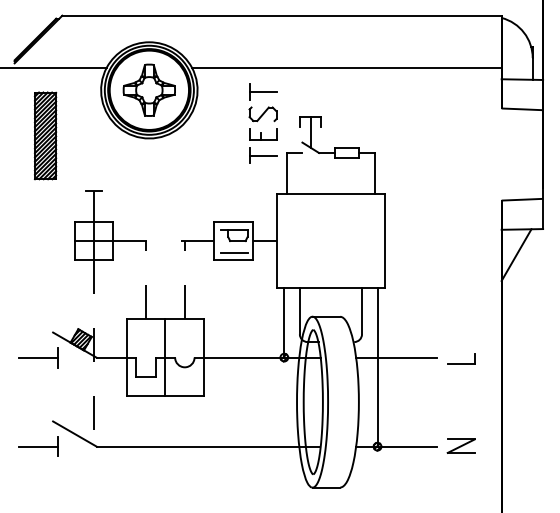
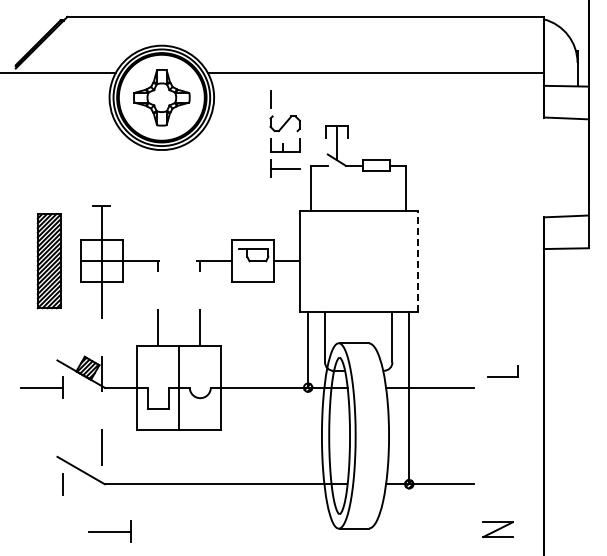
line: (262, 91) -> (284, 99), removed
part: (44, 136) -> (48, 261), moved
line: (385, 241) -> (417, 261), solid -> dashed
line: (233, 253) -> (253, 274), removed
line: (516, 255) -> (559, 276), removed
part: (460, 359) -> (502, 371), moved
line: (38, 446) -> (41, 484), removed
part: (460, 446) -> (497, 529), moved
part: (101, 490) -> (109, 531), added

